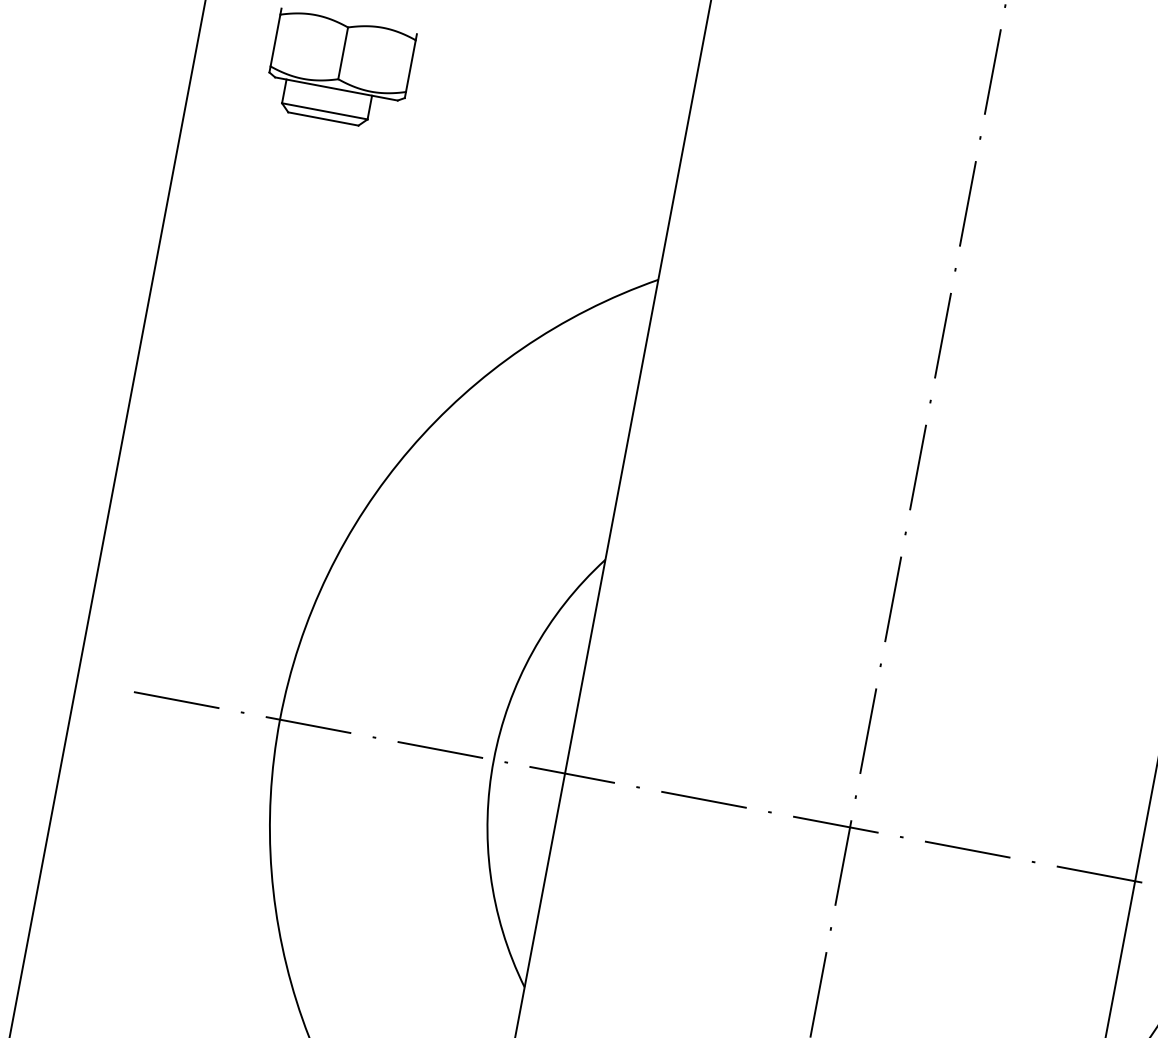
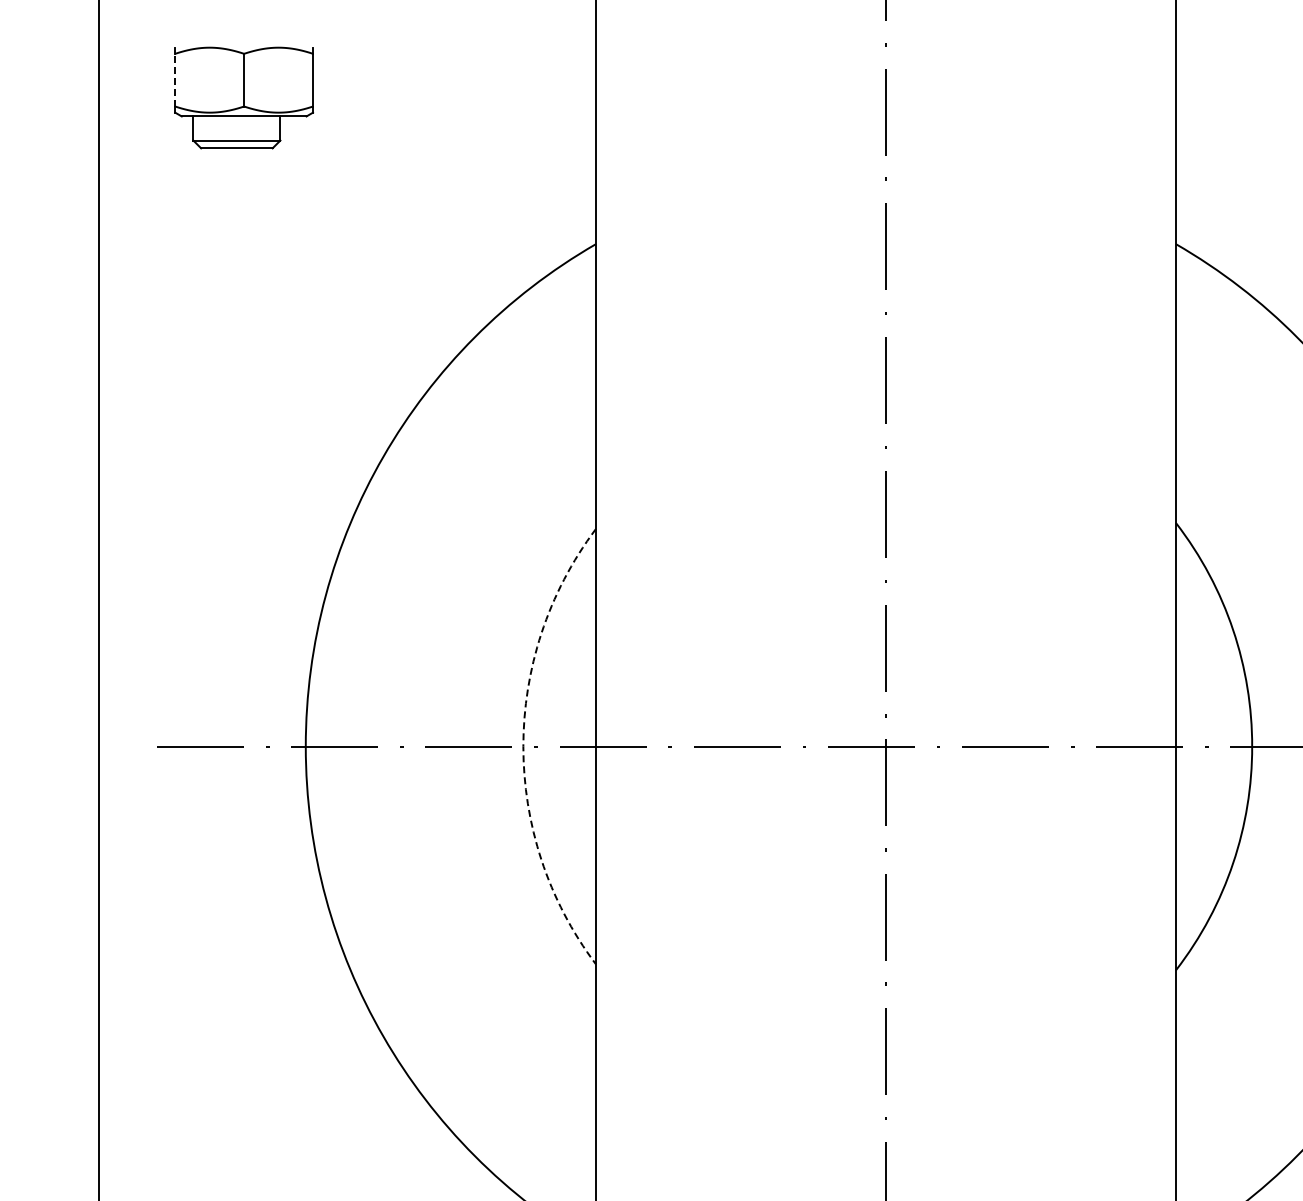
line: (275, 39) -> (175, 79), solid -> dashed
arc: (493, 759) -> (523, 746), solid -> dashed

